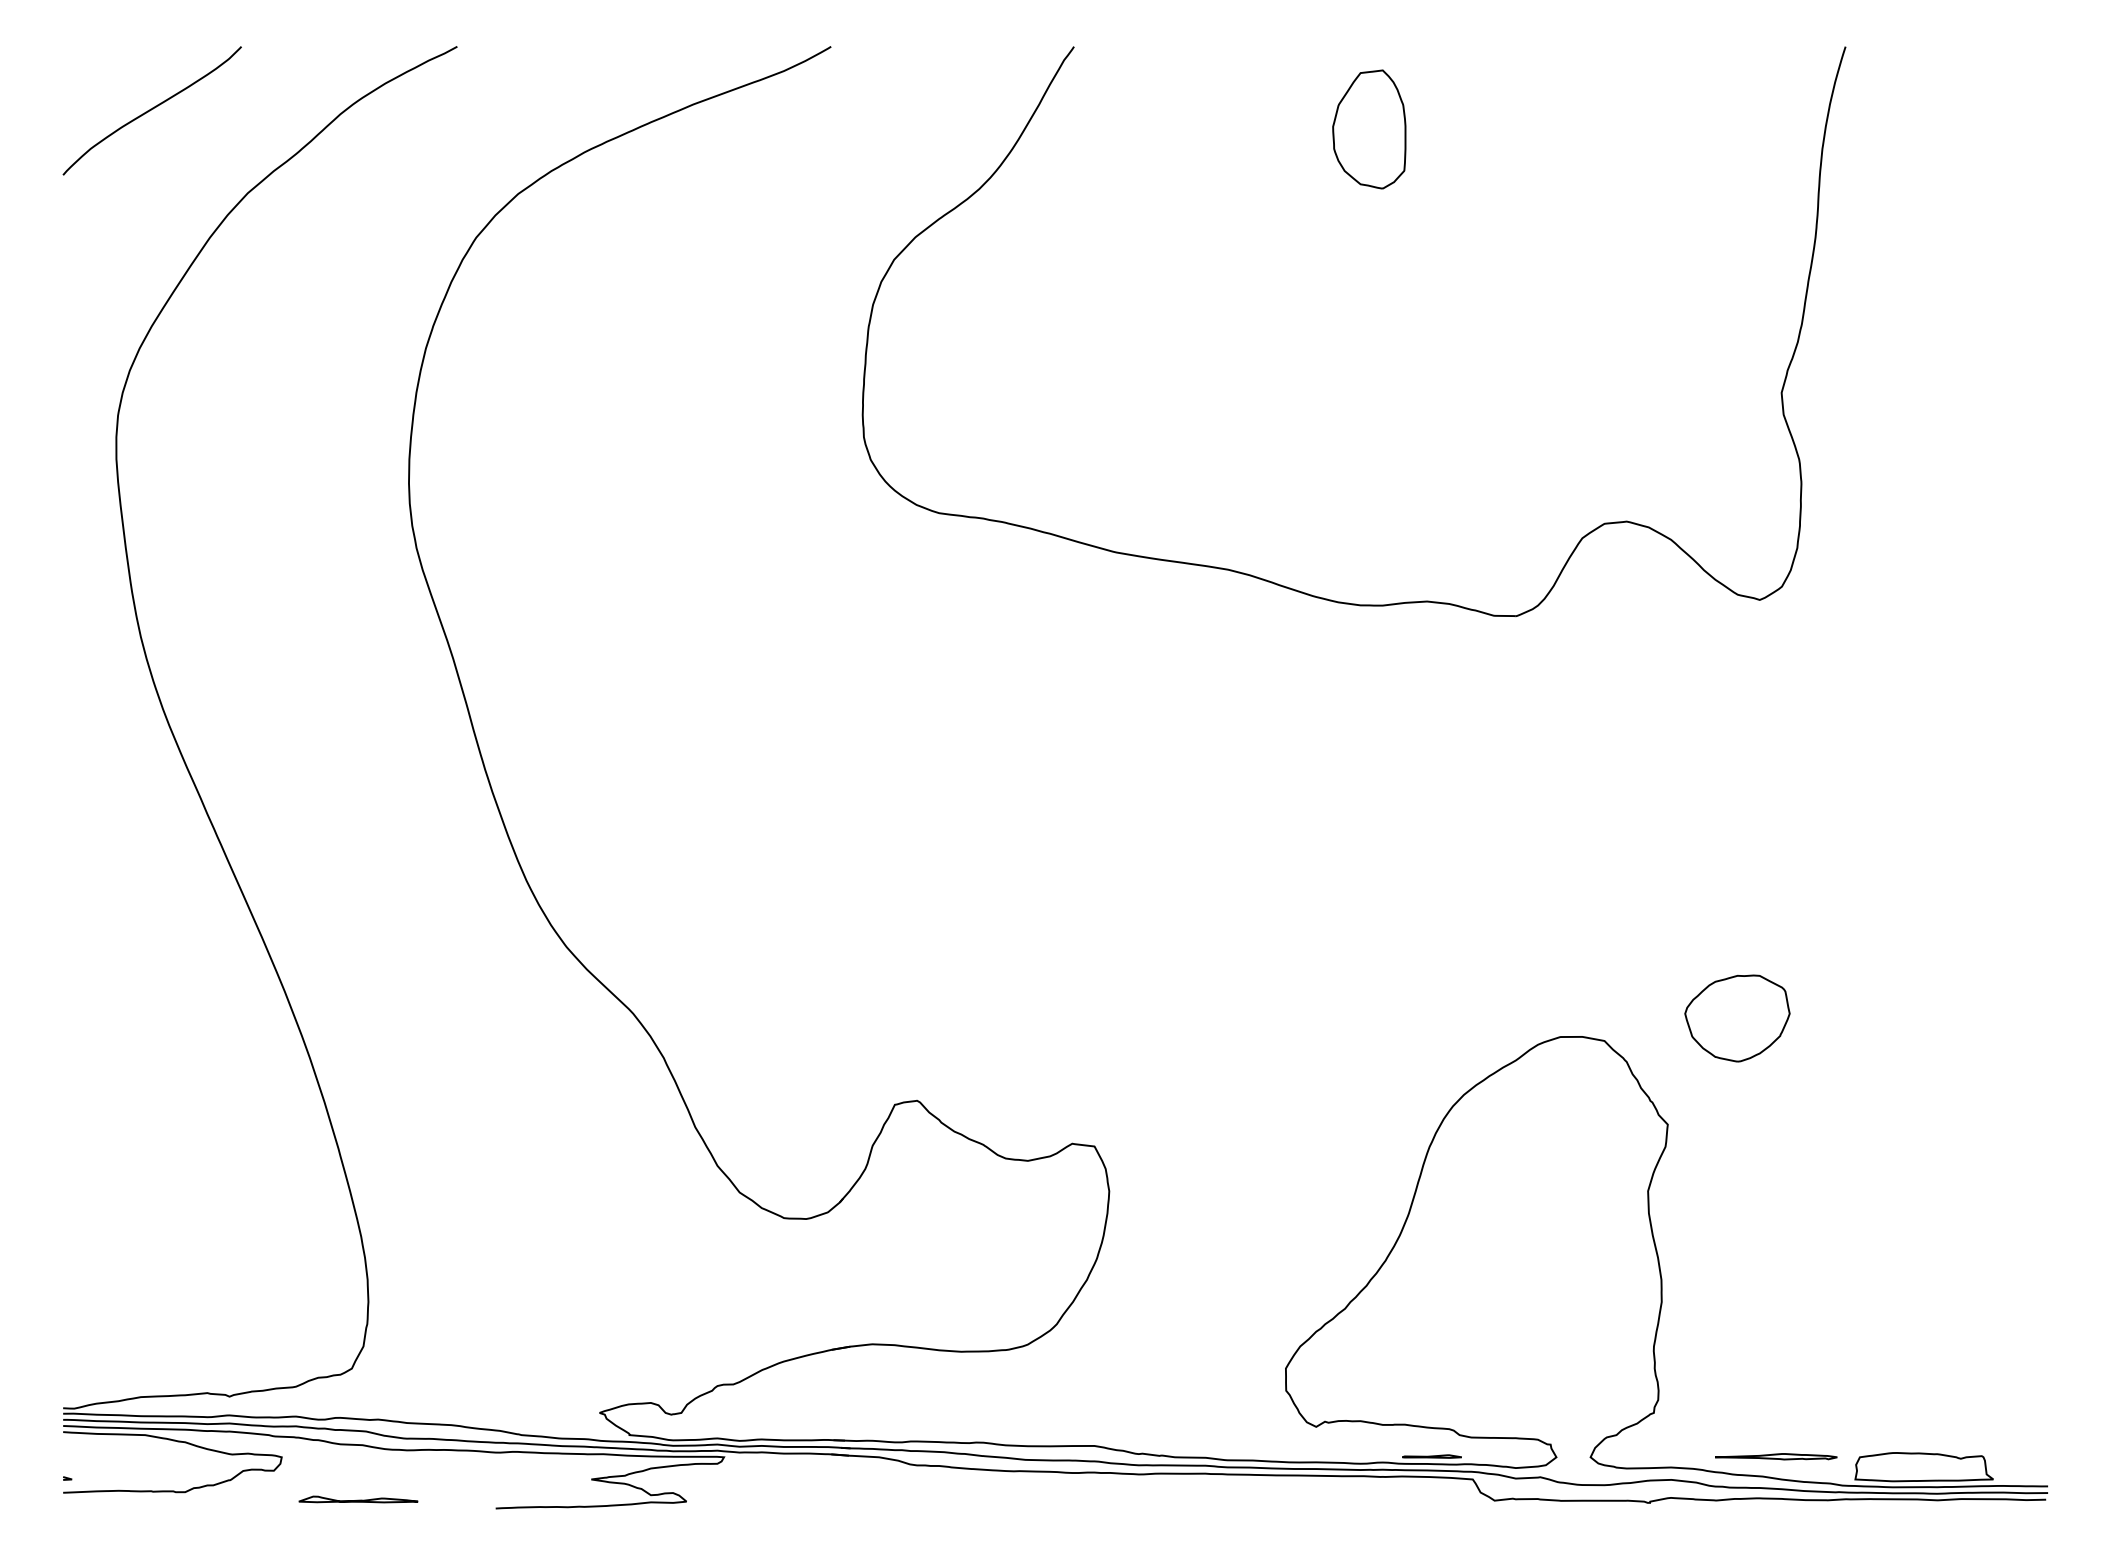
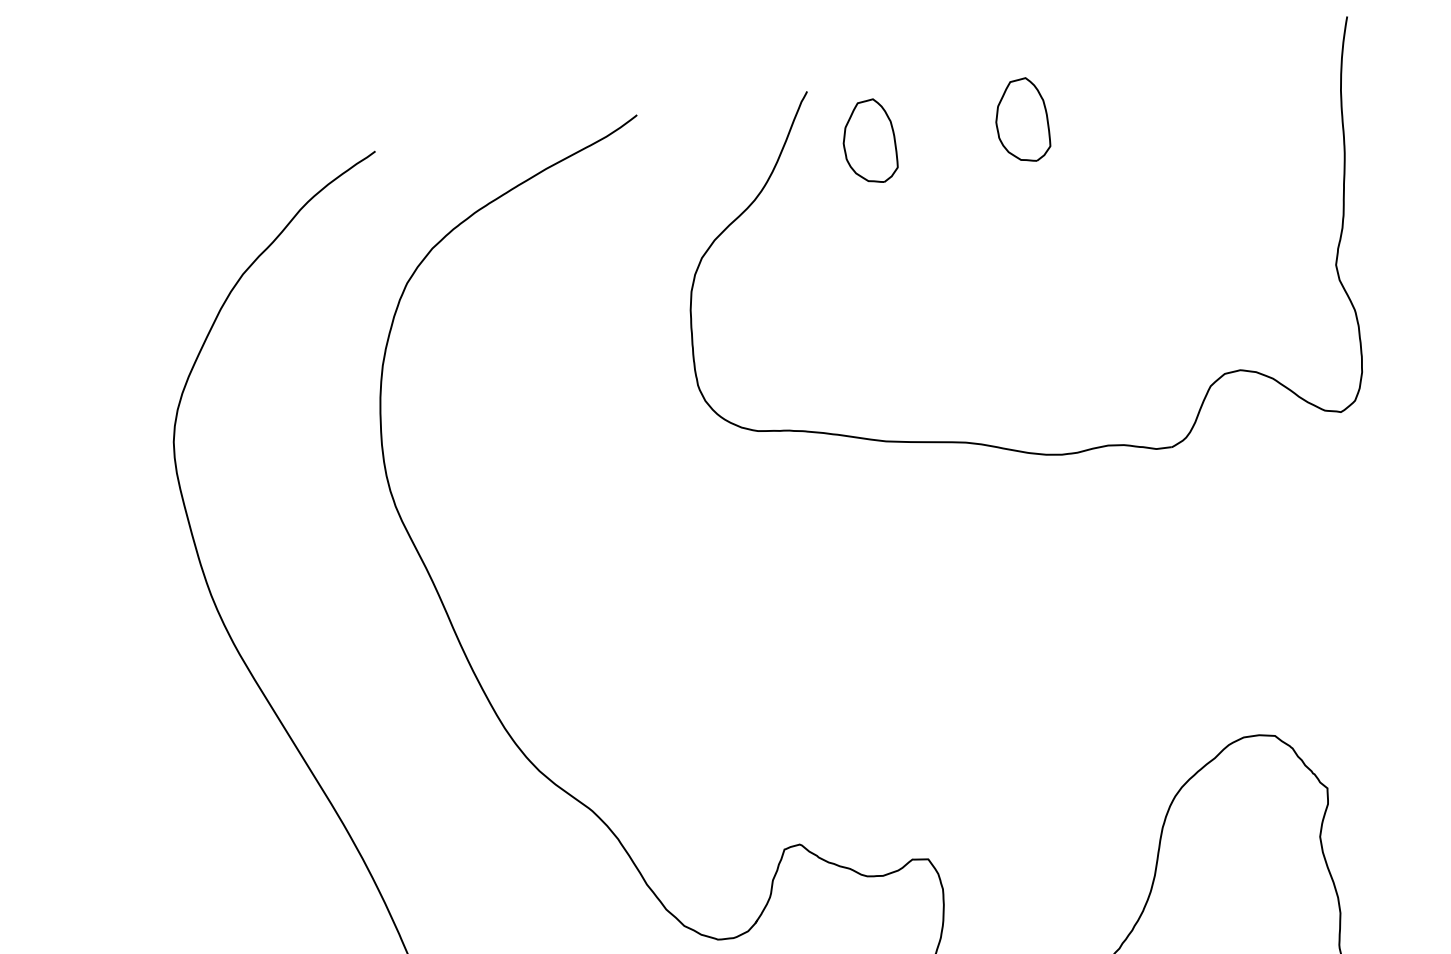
curve: (151, 110) -> (167, 225), removed
part: (1151, 129) -> (869, 141), added
part: (1737, 1018) -> (1365, 707), removed

